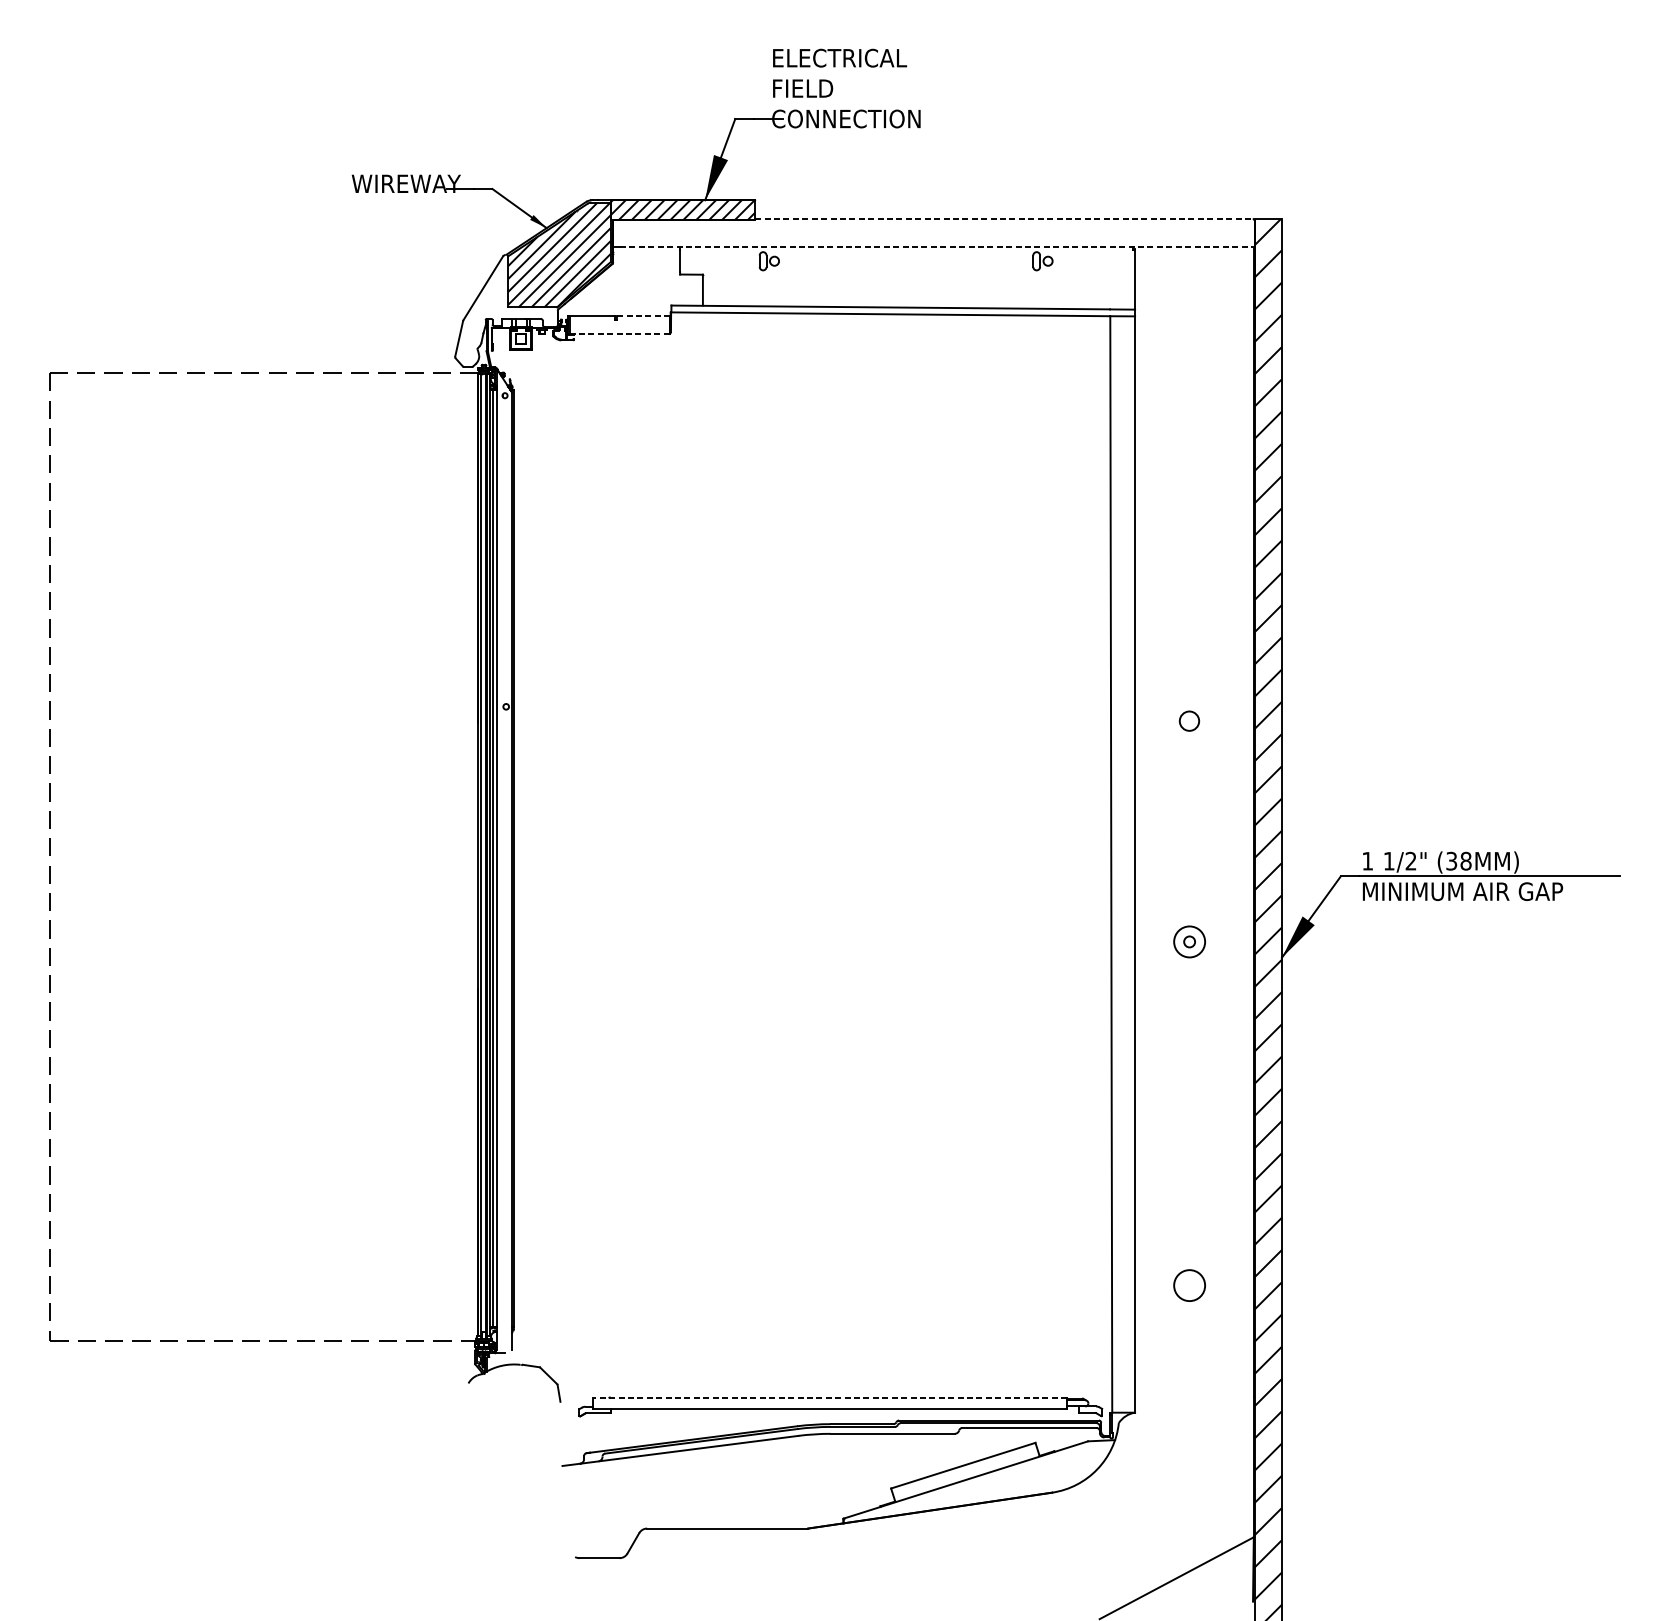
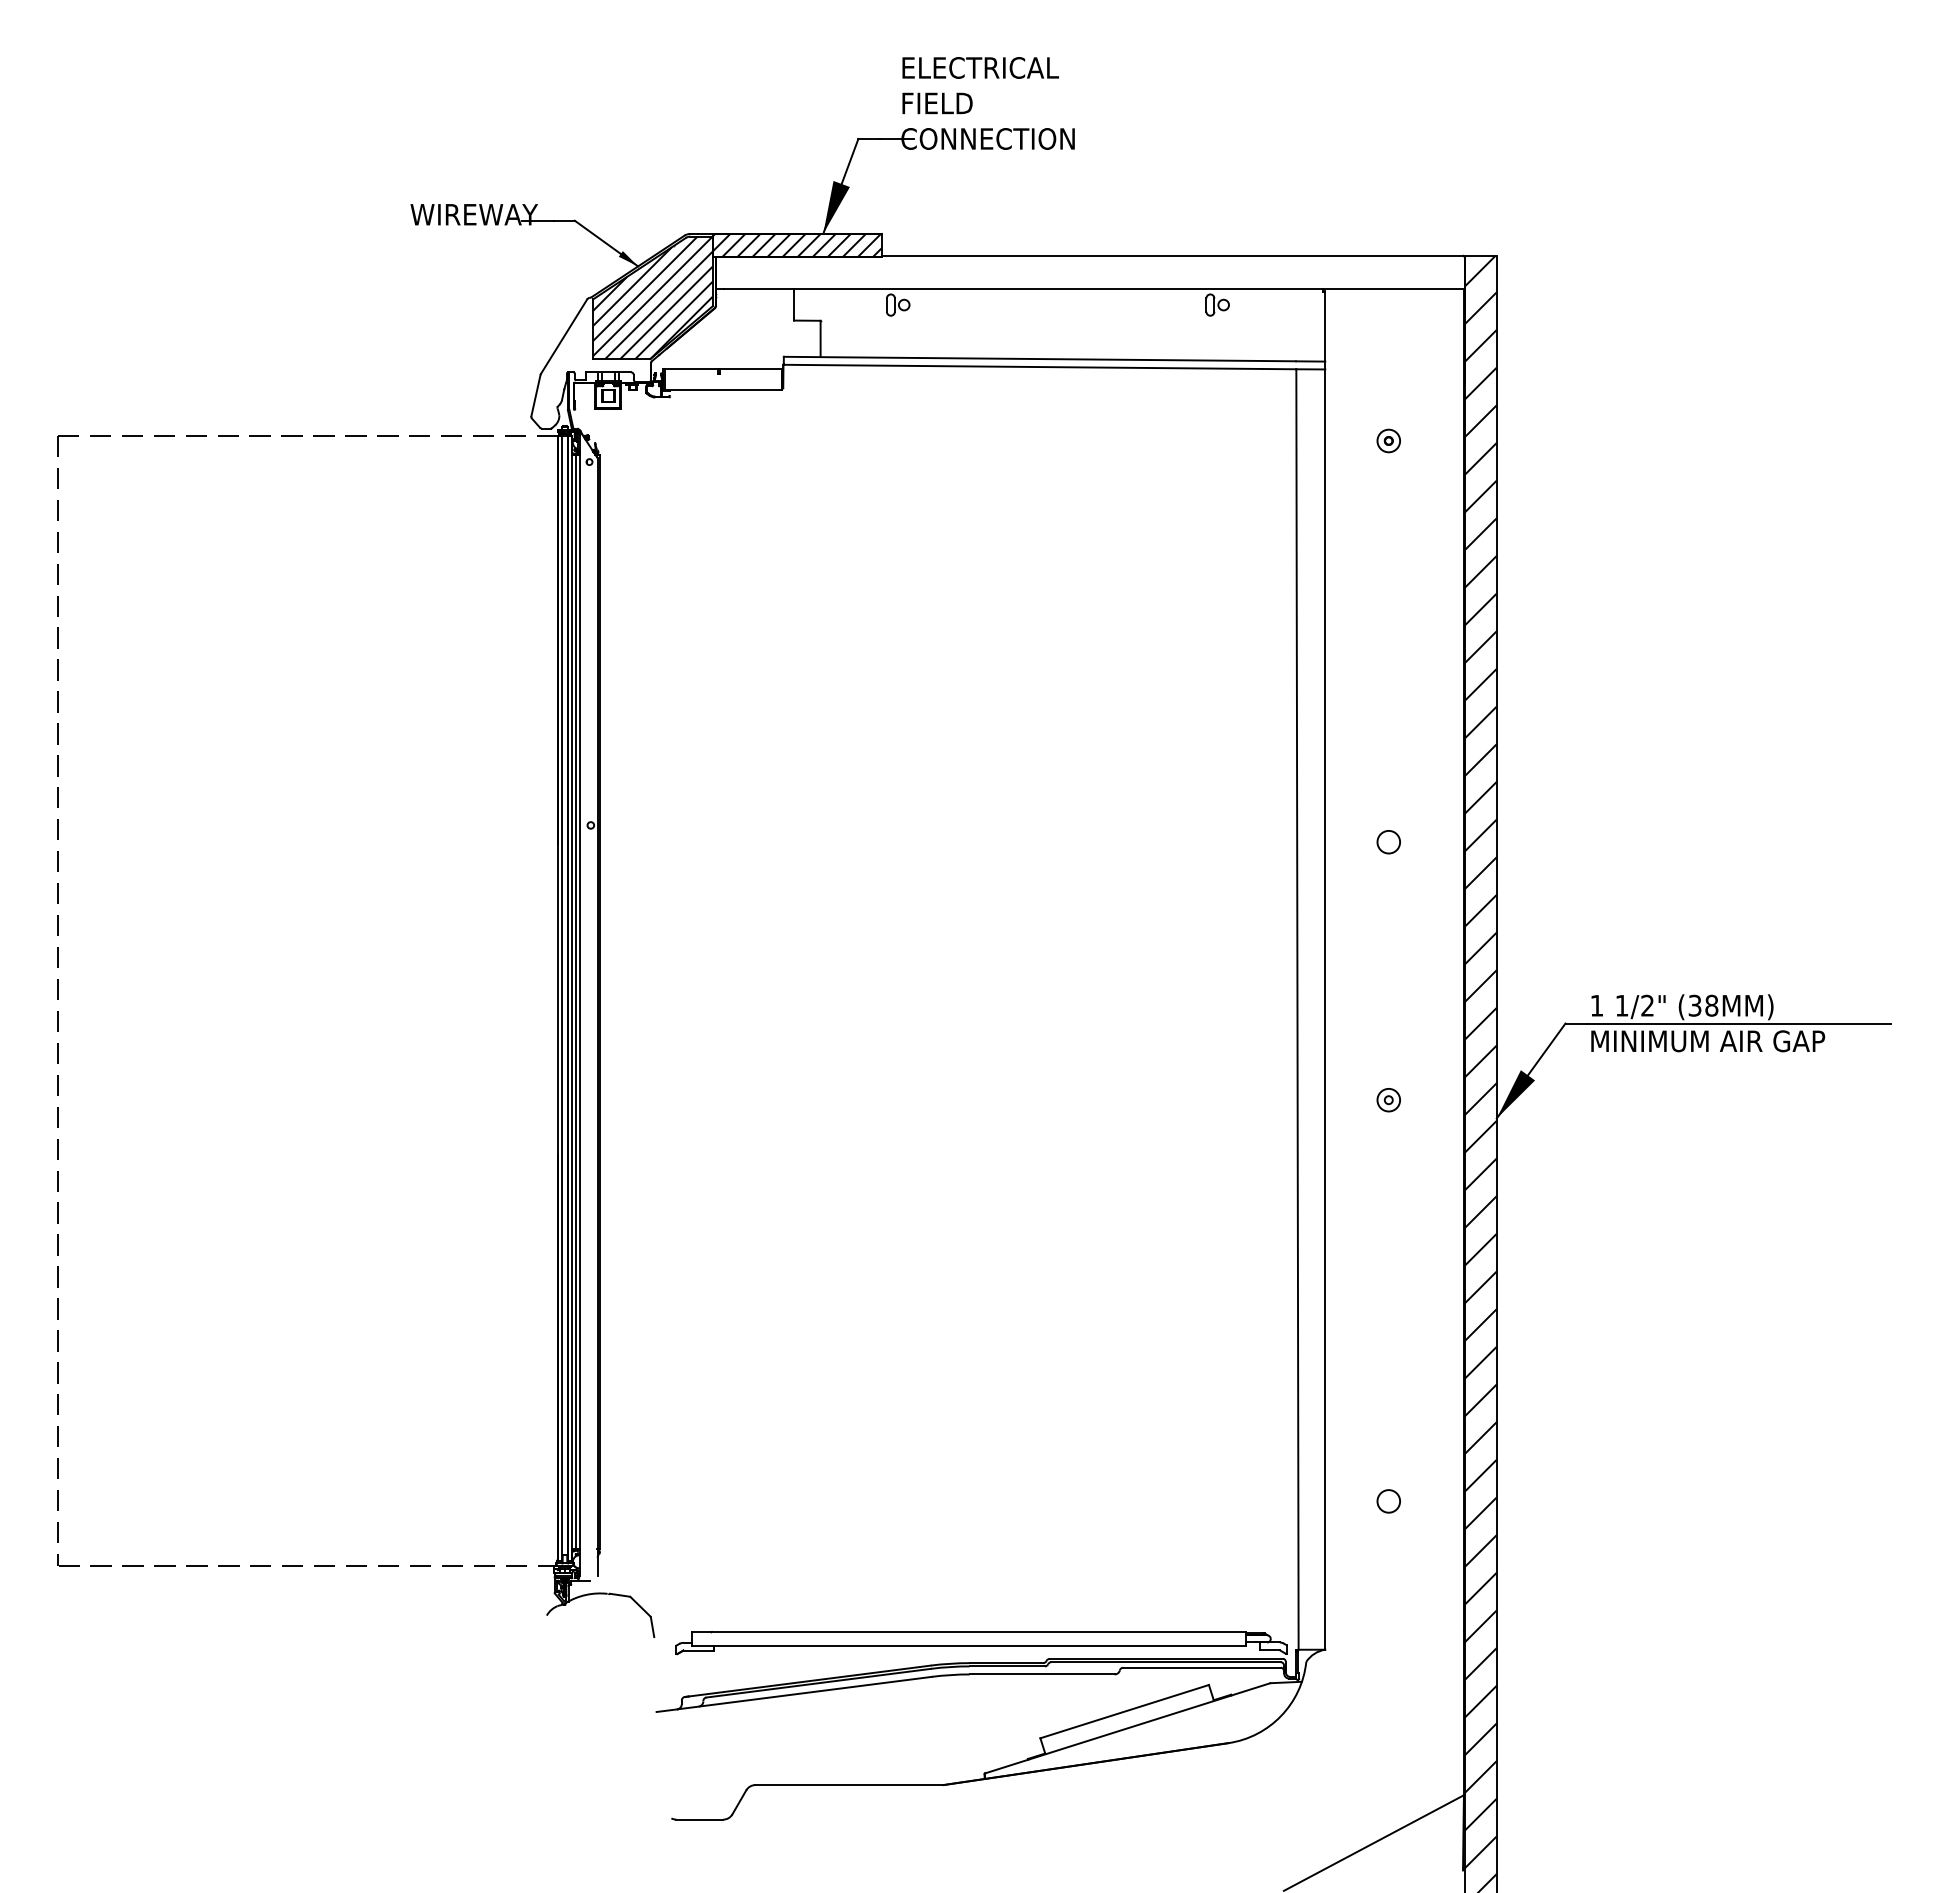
line: (1004, 218) -> (1172, 255), dashed -> solid
line: (937, 247) -> (1094, 288), dashed -> solid
line: (643, 315) -> (751, 368), dashed -> solid
line: (619, 334) -> (723, 390), dashed -> solid
part: (1189, 377) -> (1388, 440), added
part: (1189, 942) -> (1388, 1100), size x0.62
circle: (1189, 1285) -> (1388, 1501), size x0.62
line: (830, 1397) -> (969, 1632), dashed -> solid

